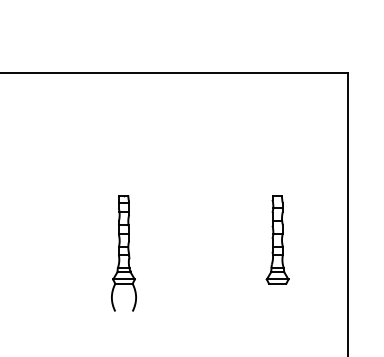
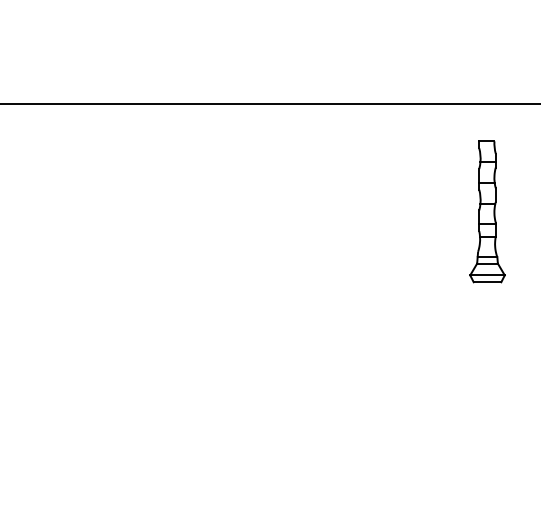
part: (277, 239) -> (487, 211), moved
part: (123, 253) -> (241, 391), removed

